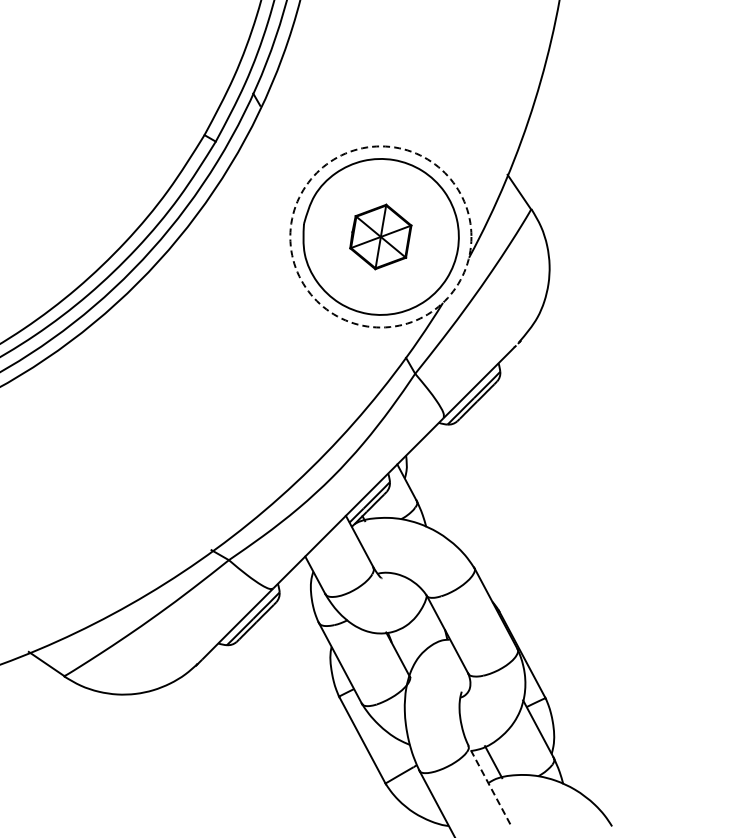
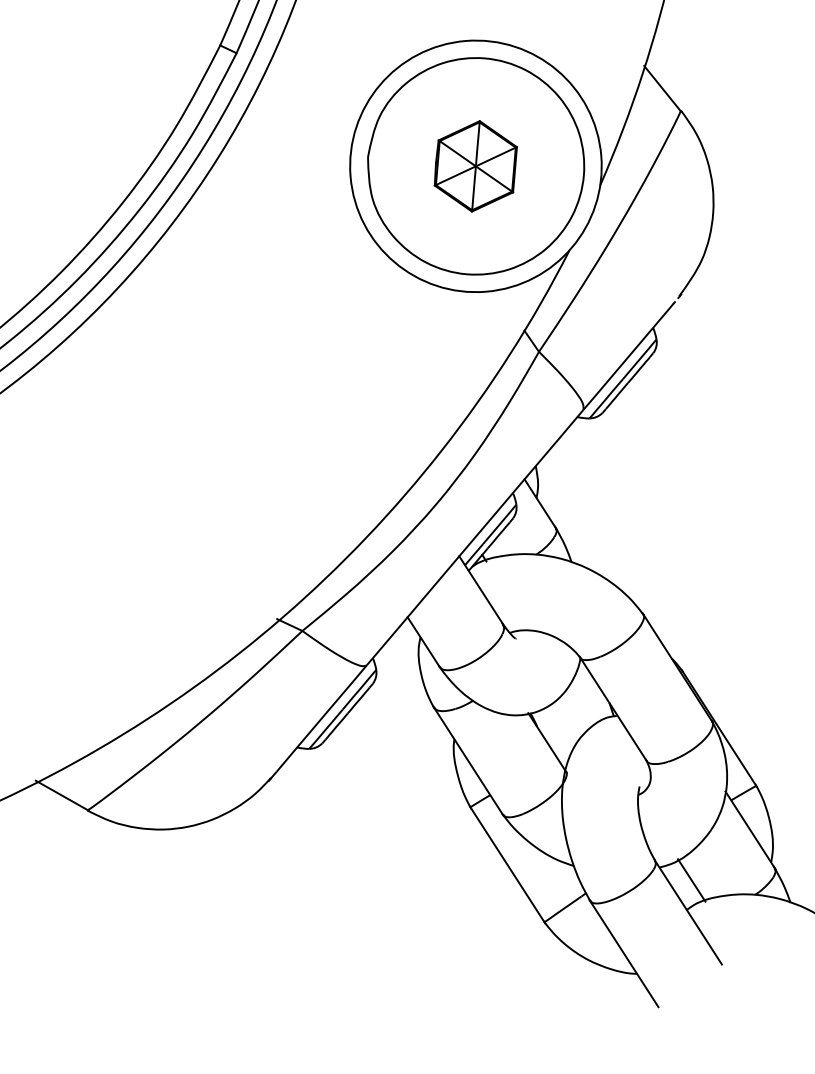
circle: (380, 236) -> (475, 165), dashed -> solid
line: (489, 784) -> (688, 911), dashed -> solid

